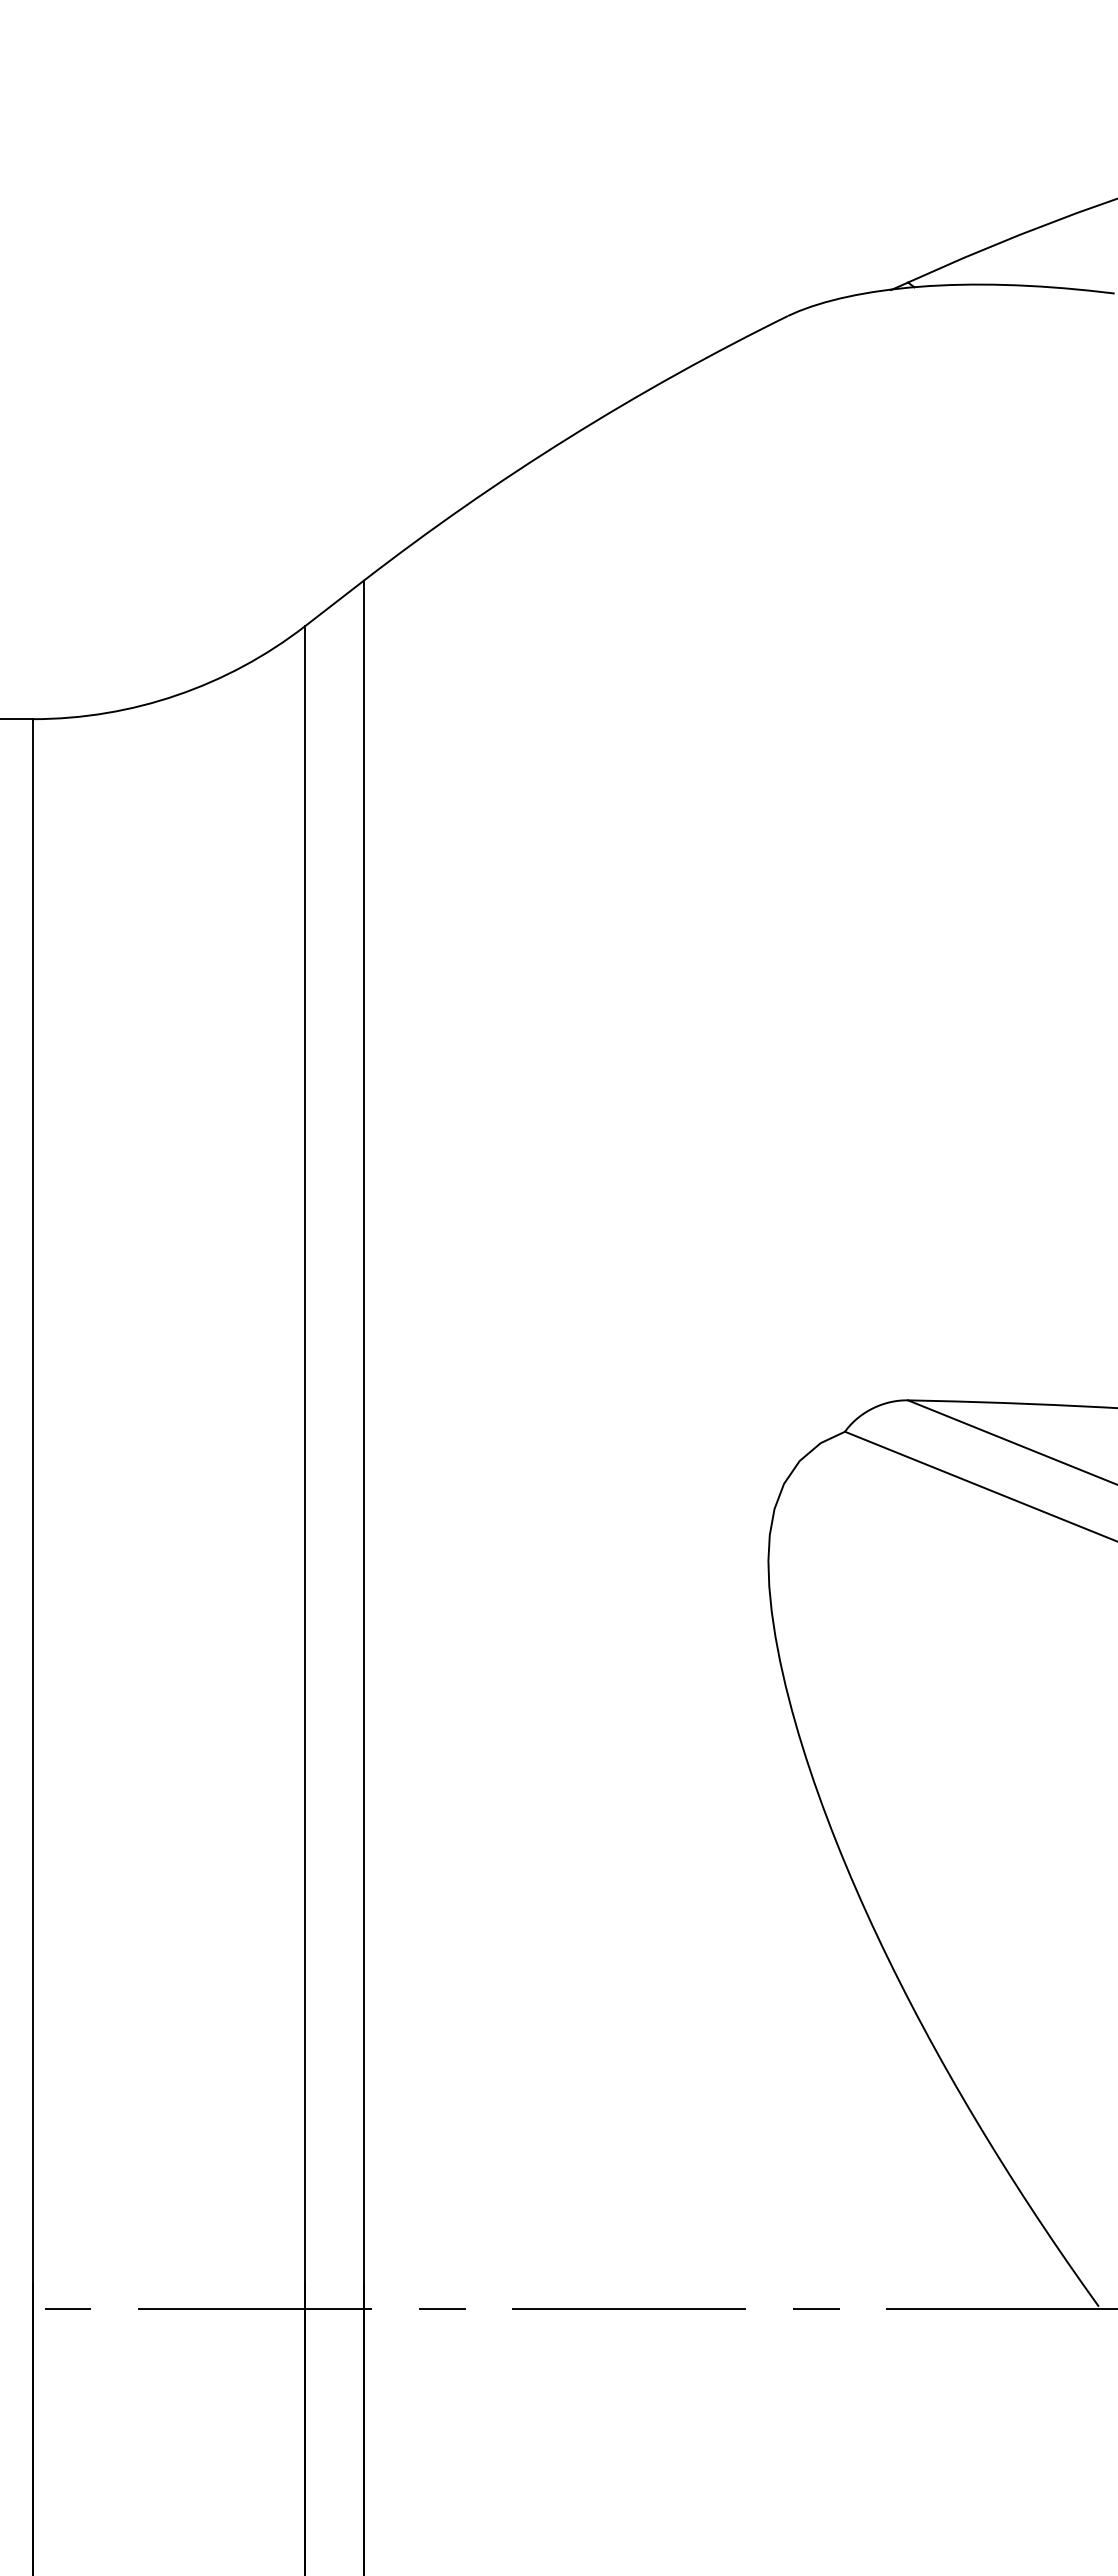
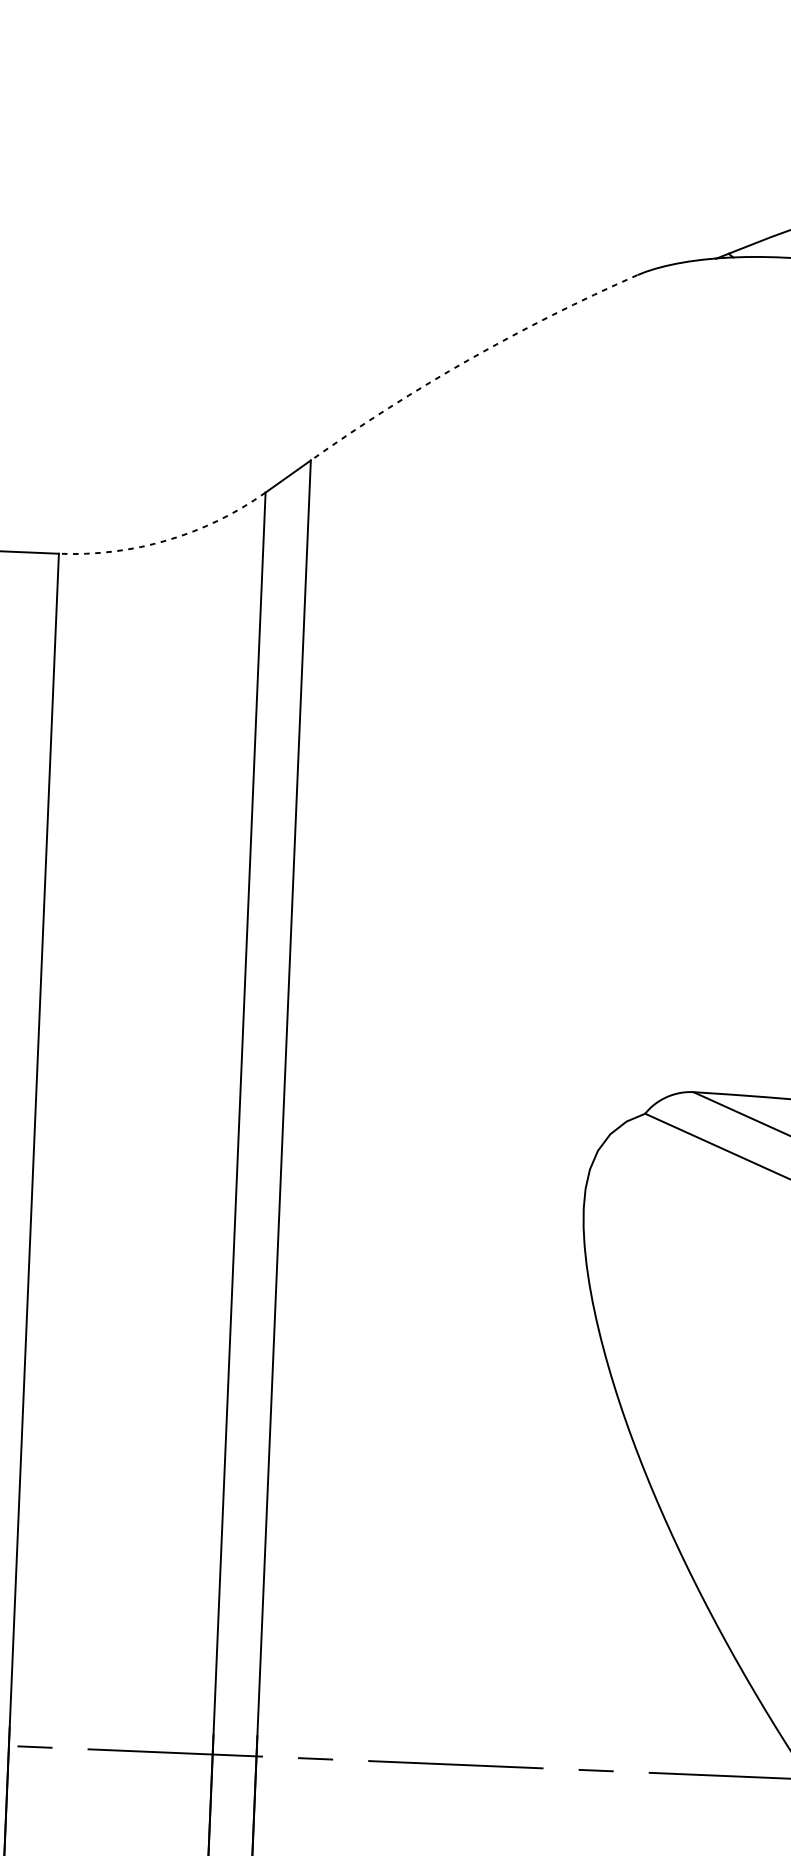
arc: (568, 437) -> (469, 359), solid -> dashed
arc: (176, 695) -> (166, 540), solid -> dashed

